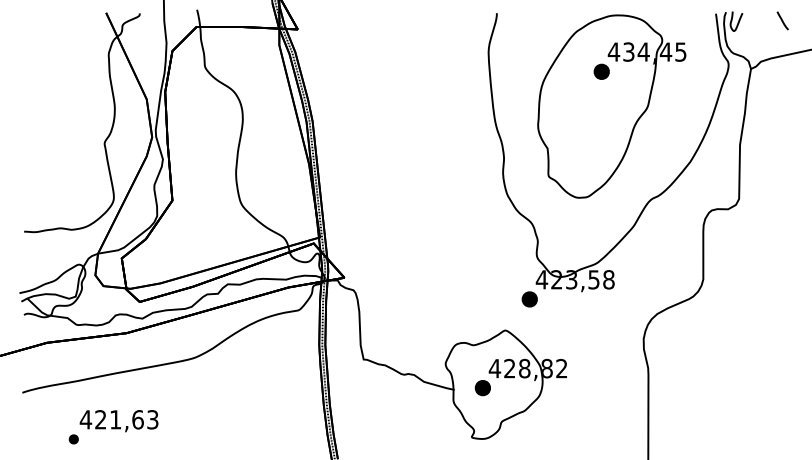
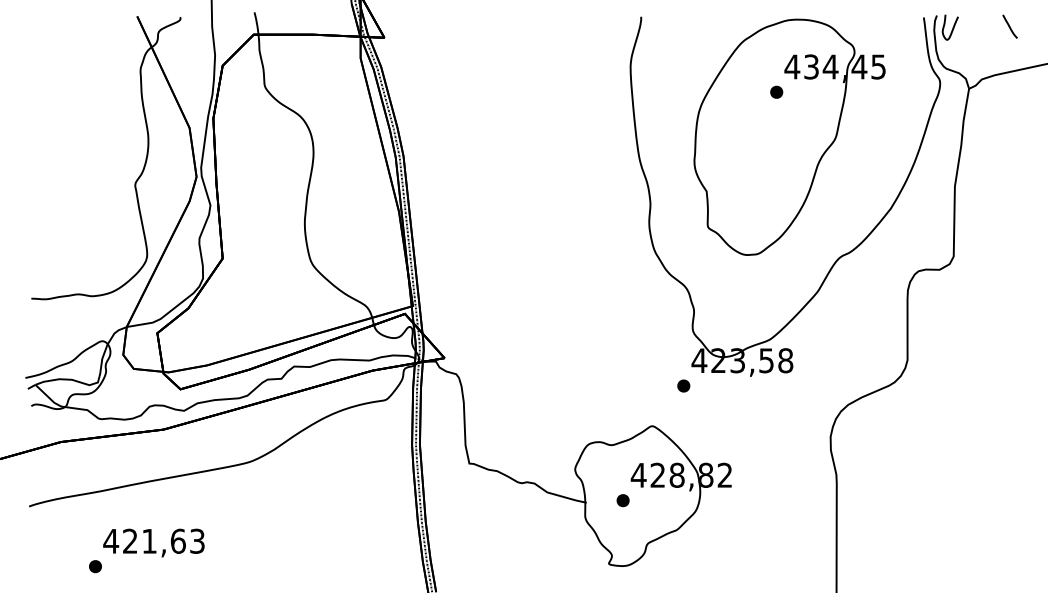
part: (601, 71) -> (776, 91), size x0.62
part: (529, 298) -> (683, 385), size x0.62
part: (482, 388) -> (622, 500), size x0.62

